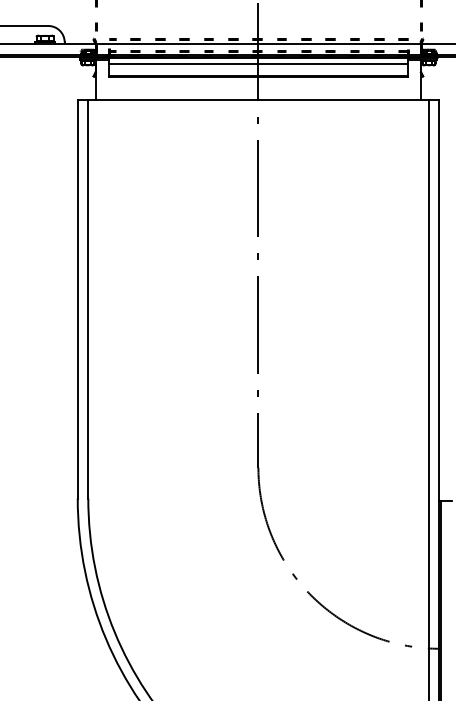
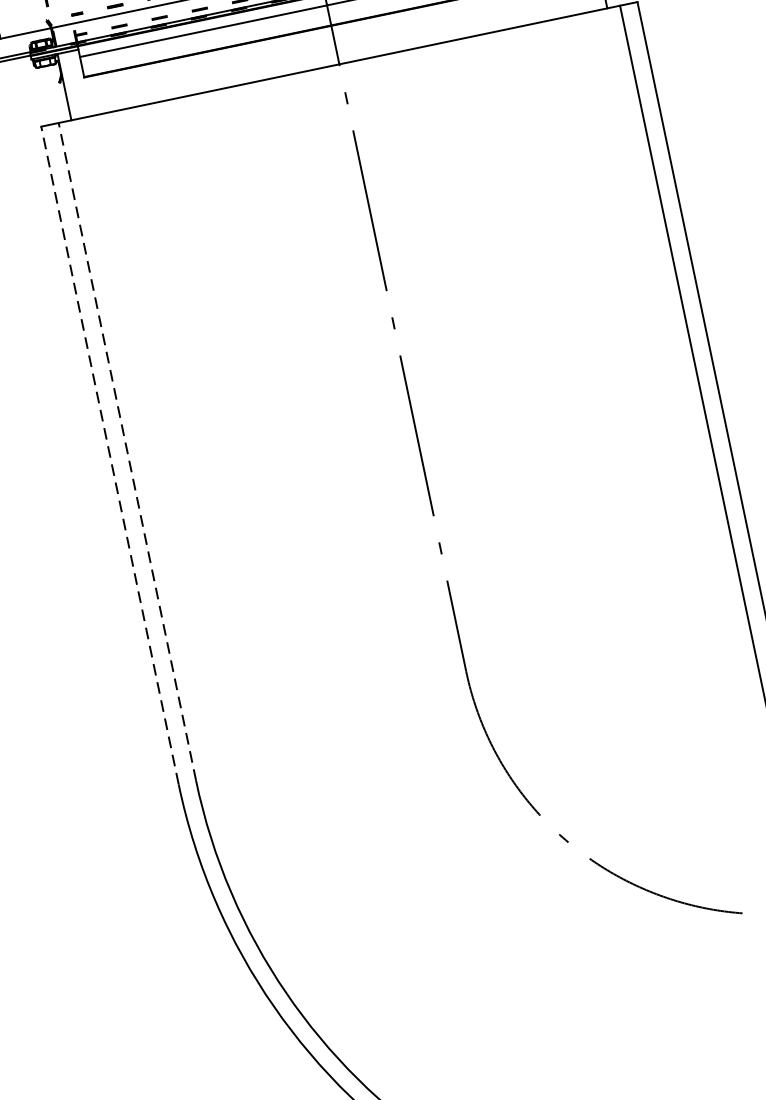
line: (77, 298) -> (109, 454), solid -> dashed
line: (88, 298) -> (127, 450), solid -> dashed

